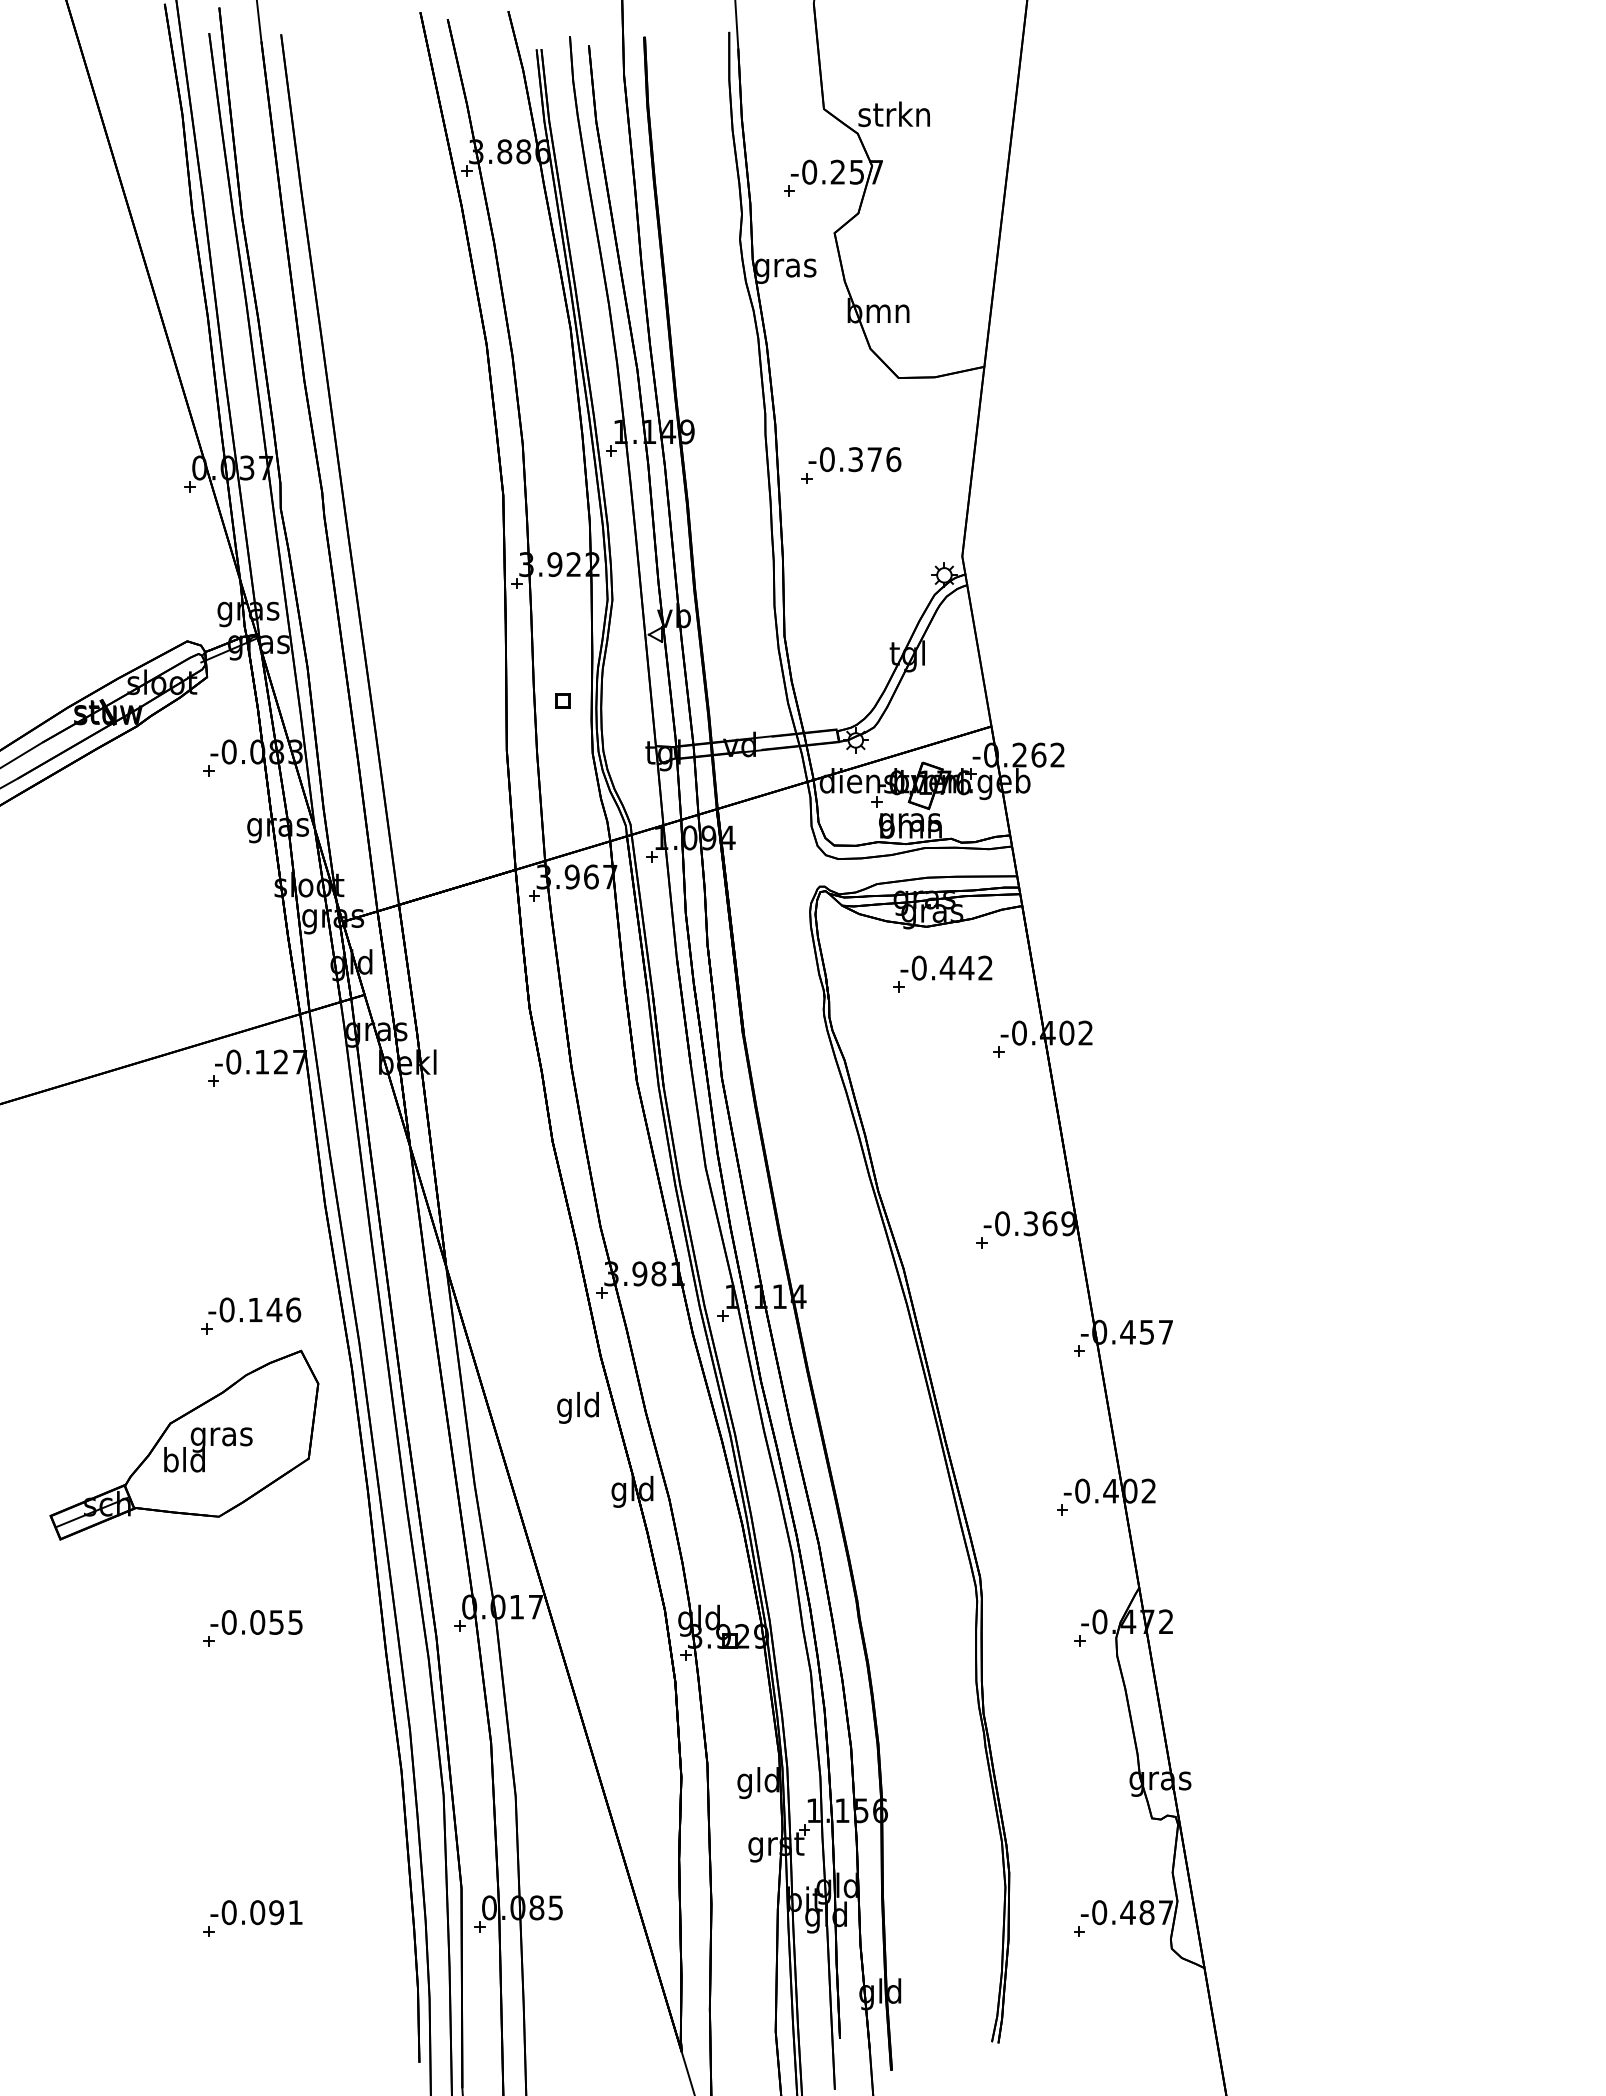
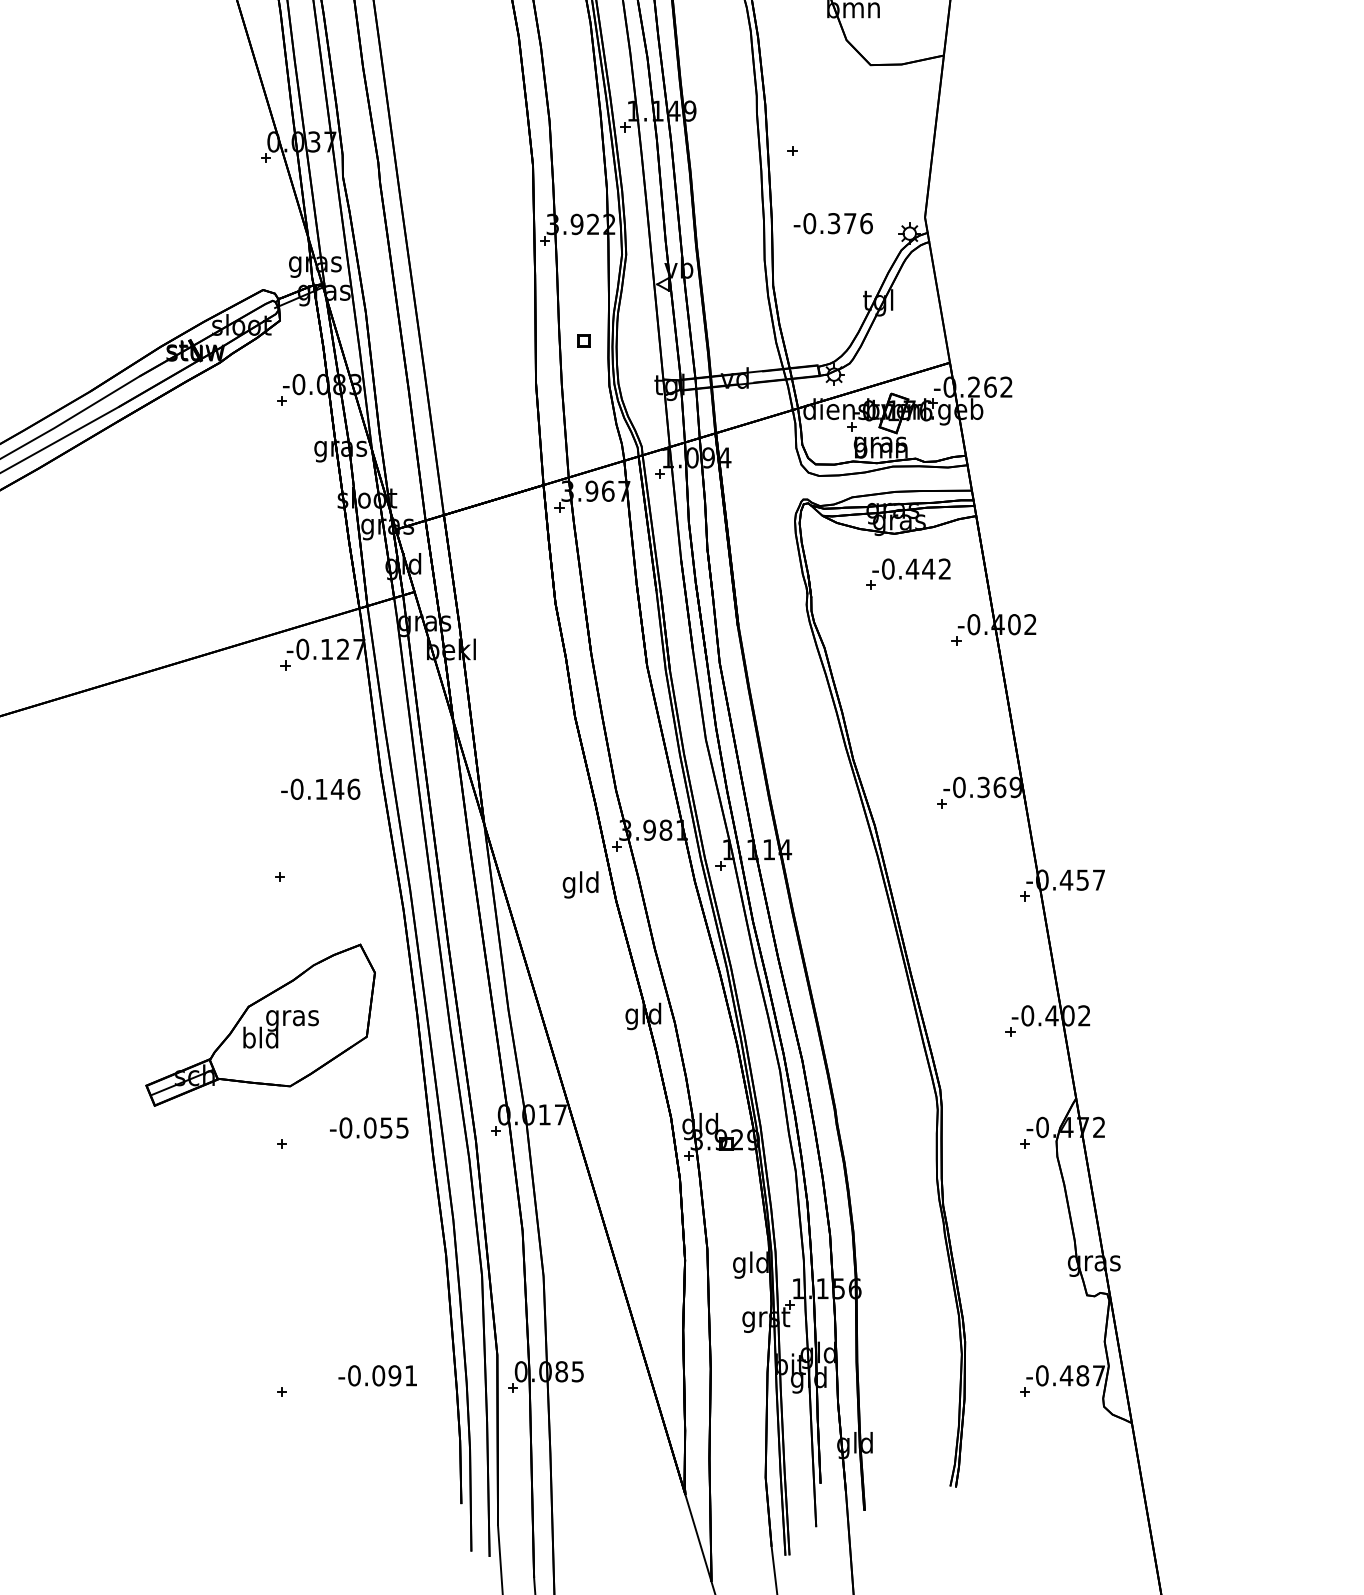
text: (854, 459) -> (832, 223), moved
text: (254, 1309) -> (320, 788), moved
text: (577, 1407) -> (580, 884), moved
part: (184, 1444) -> (260, 1024), moved
text: (256, 1622) -> (369, 1128), moved
text: (256, 1912) -> (377, 1375), moved

